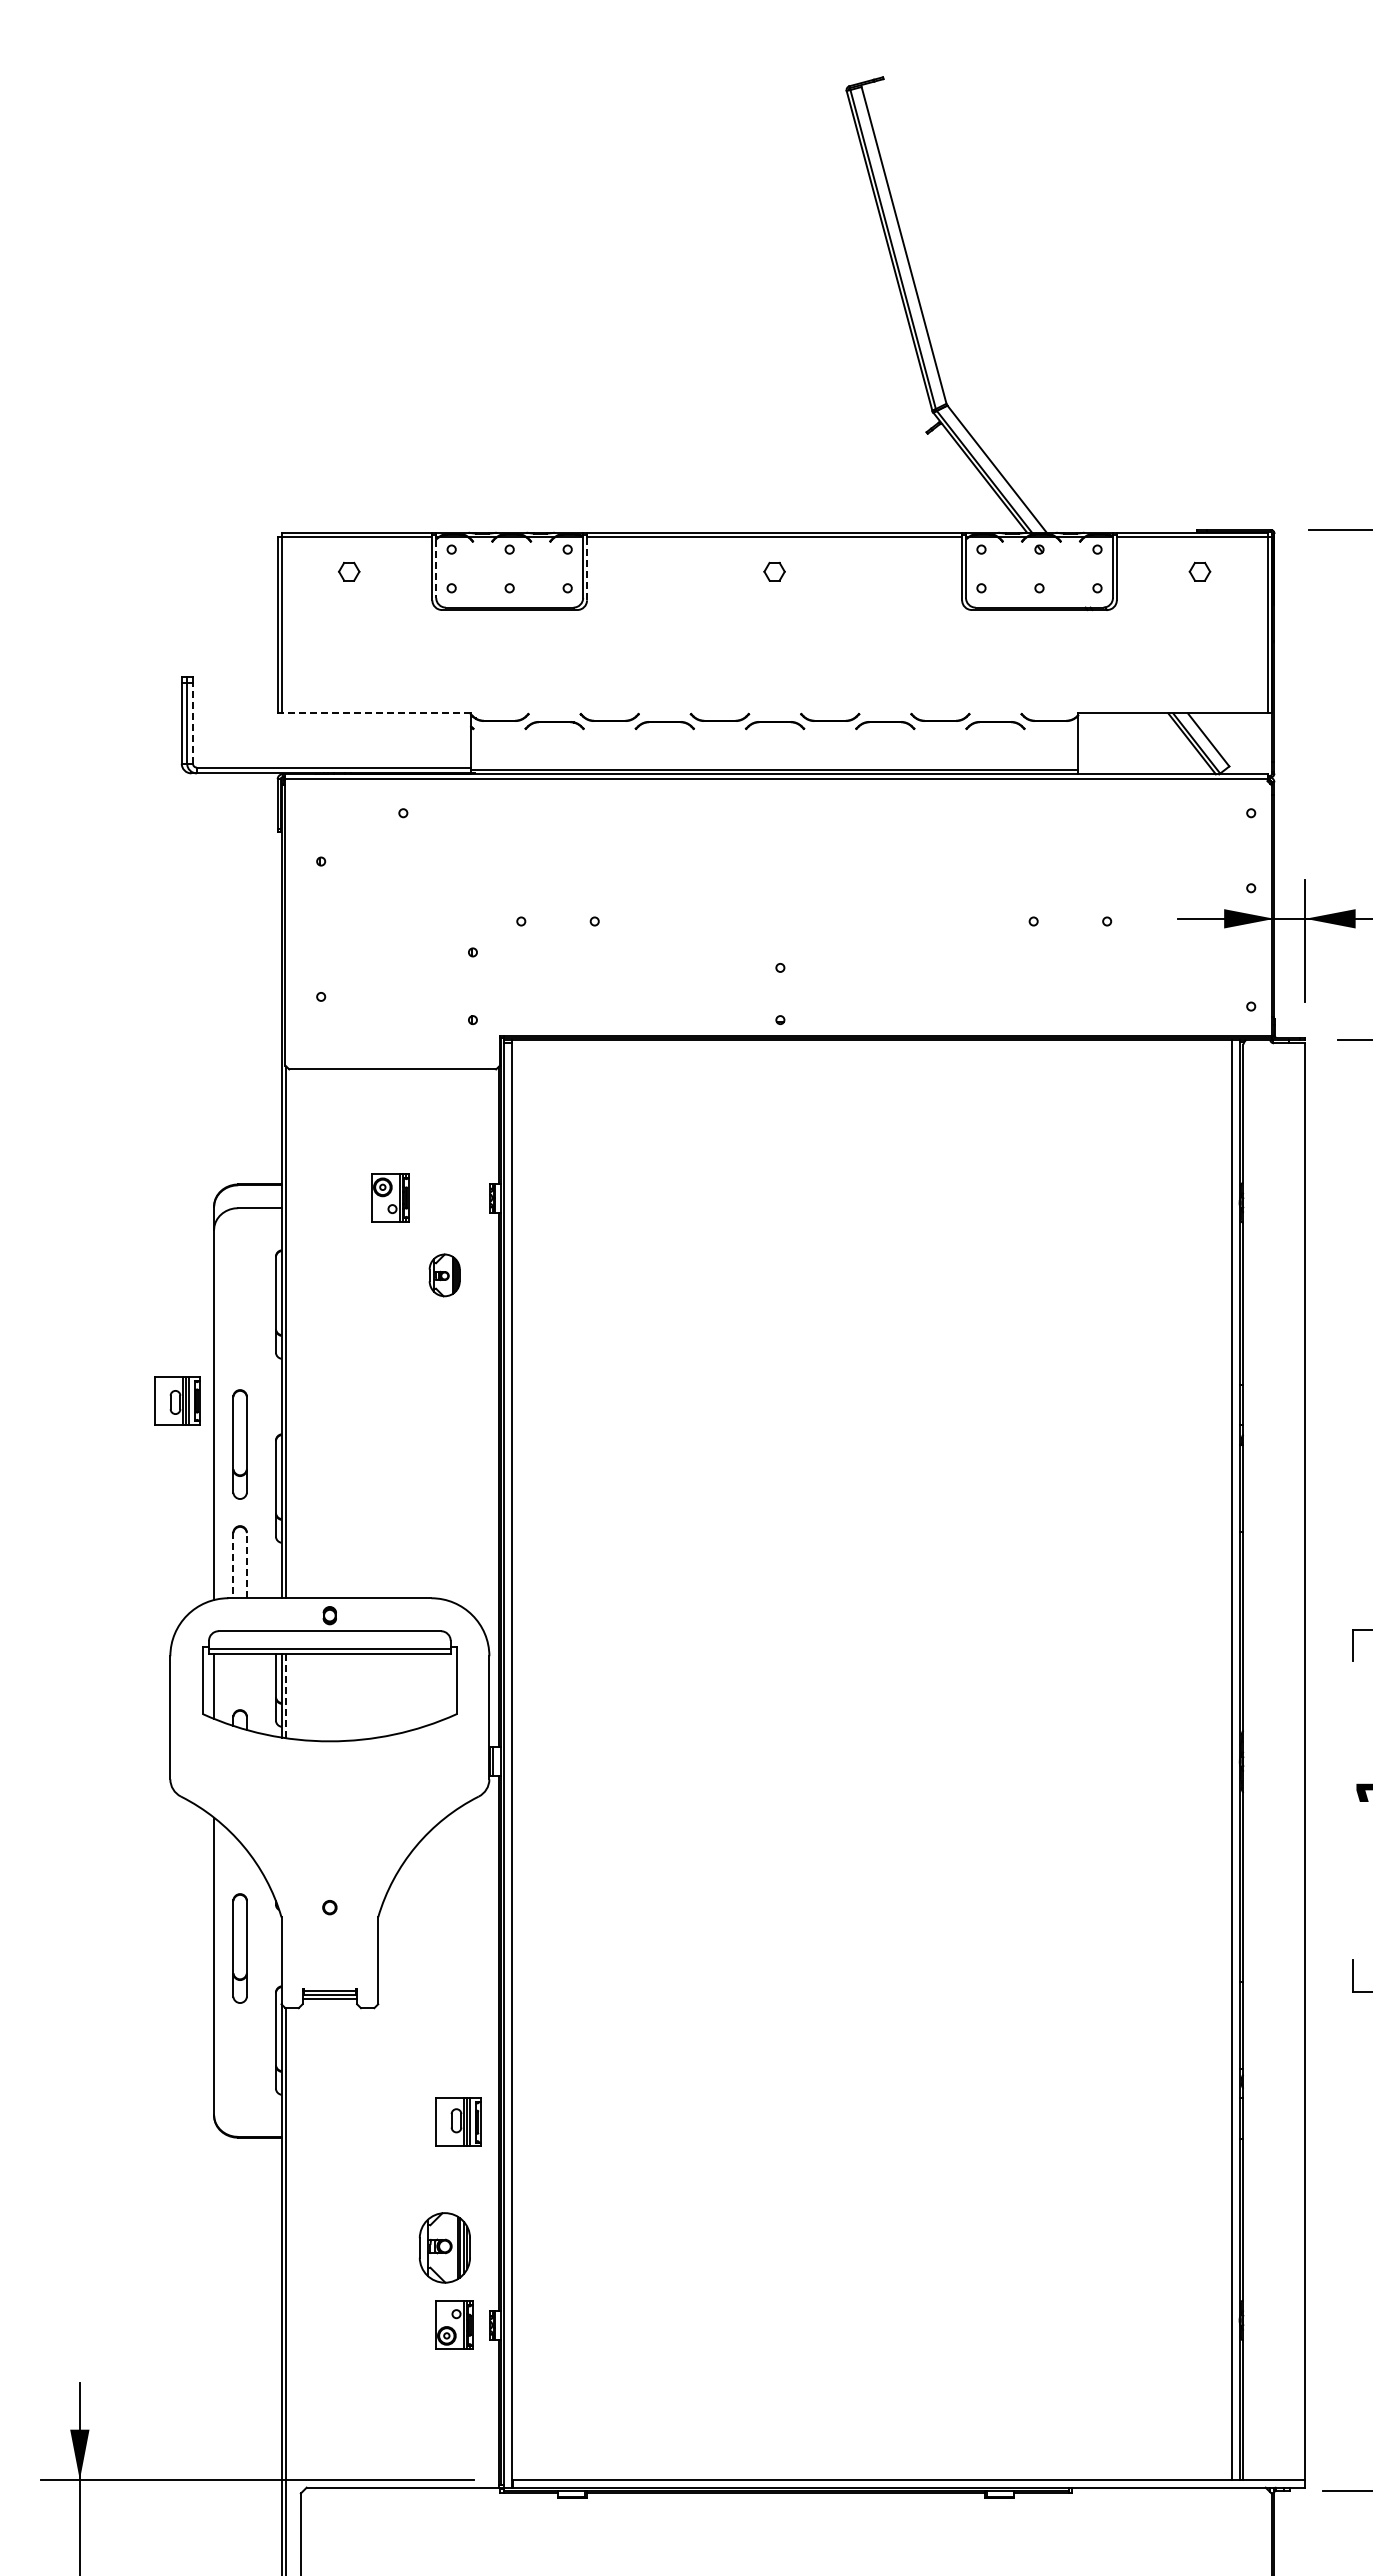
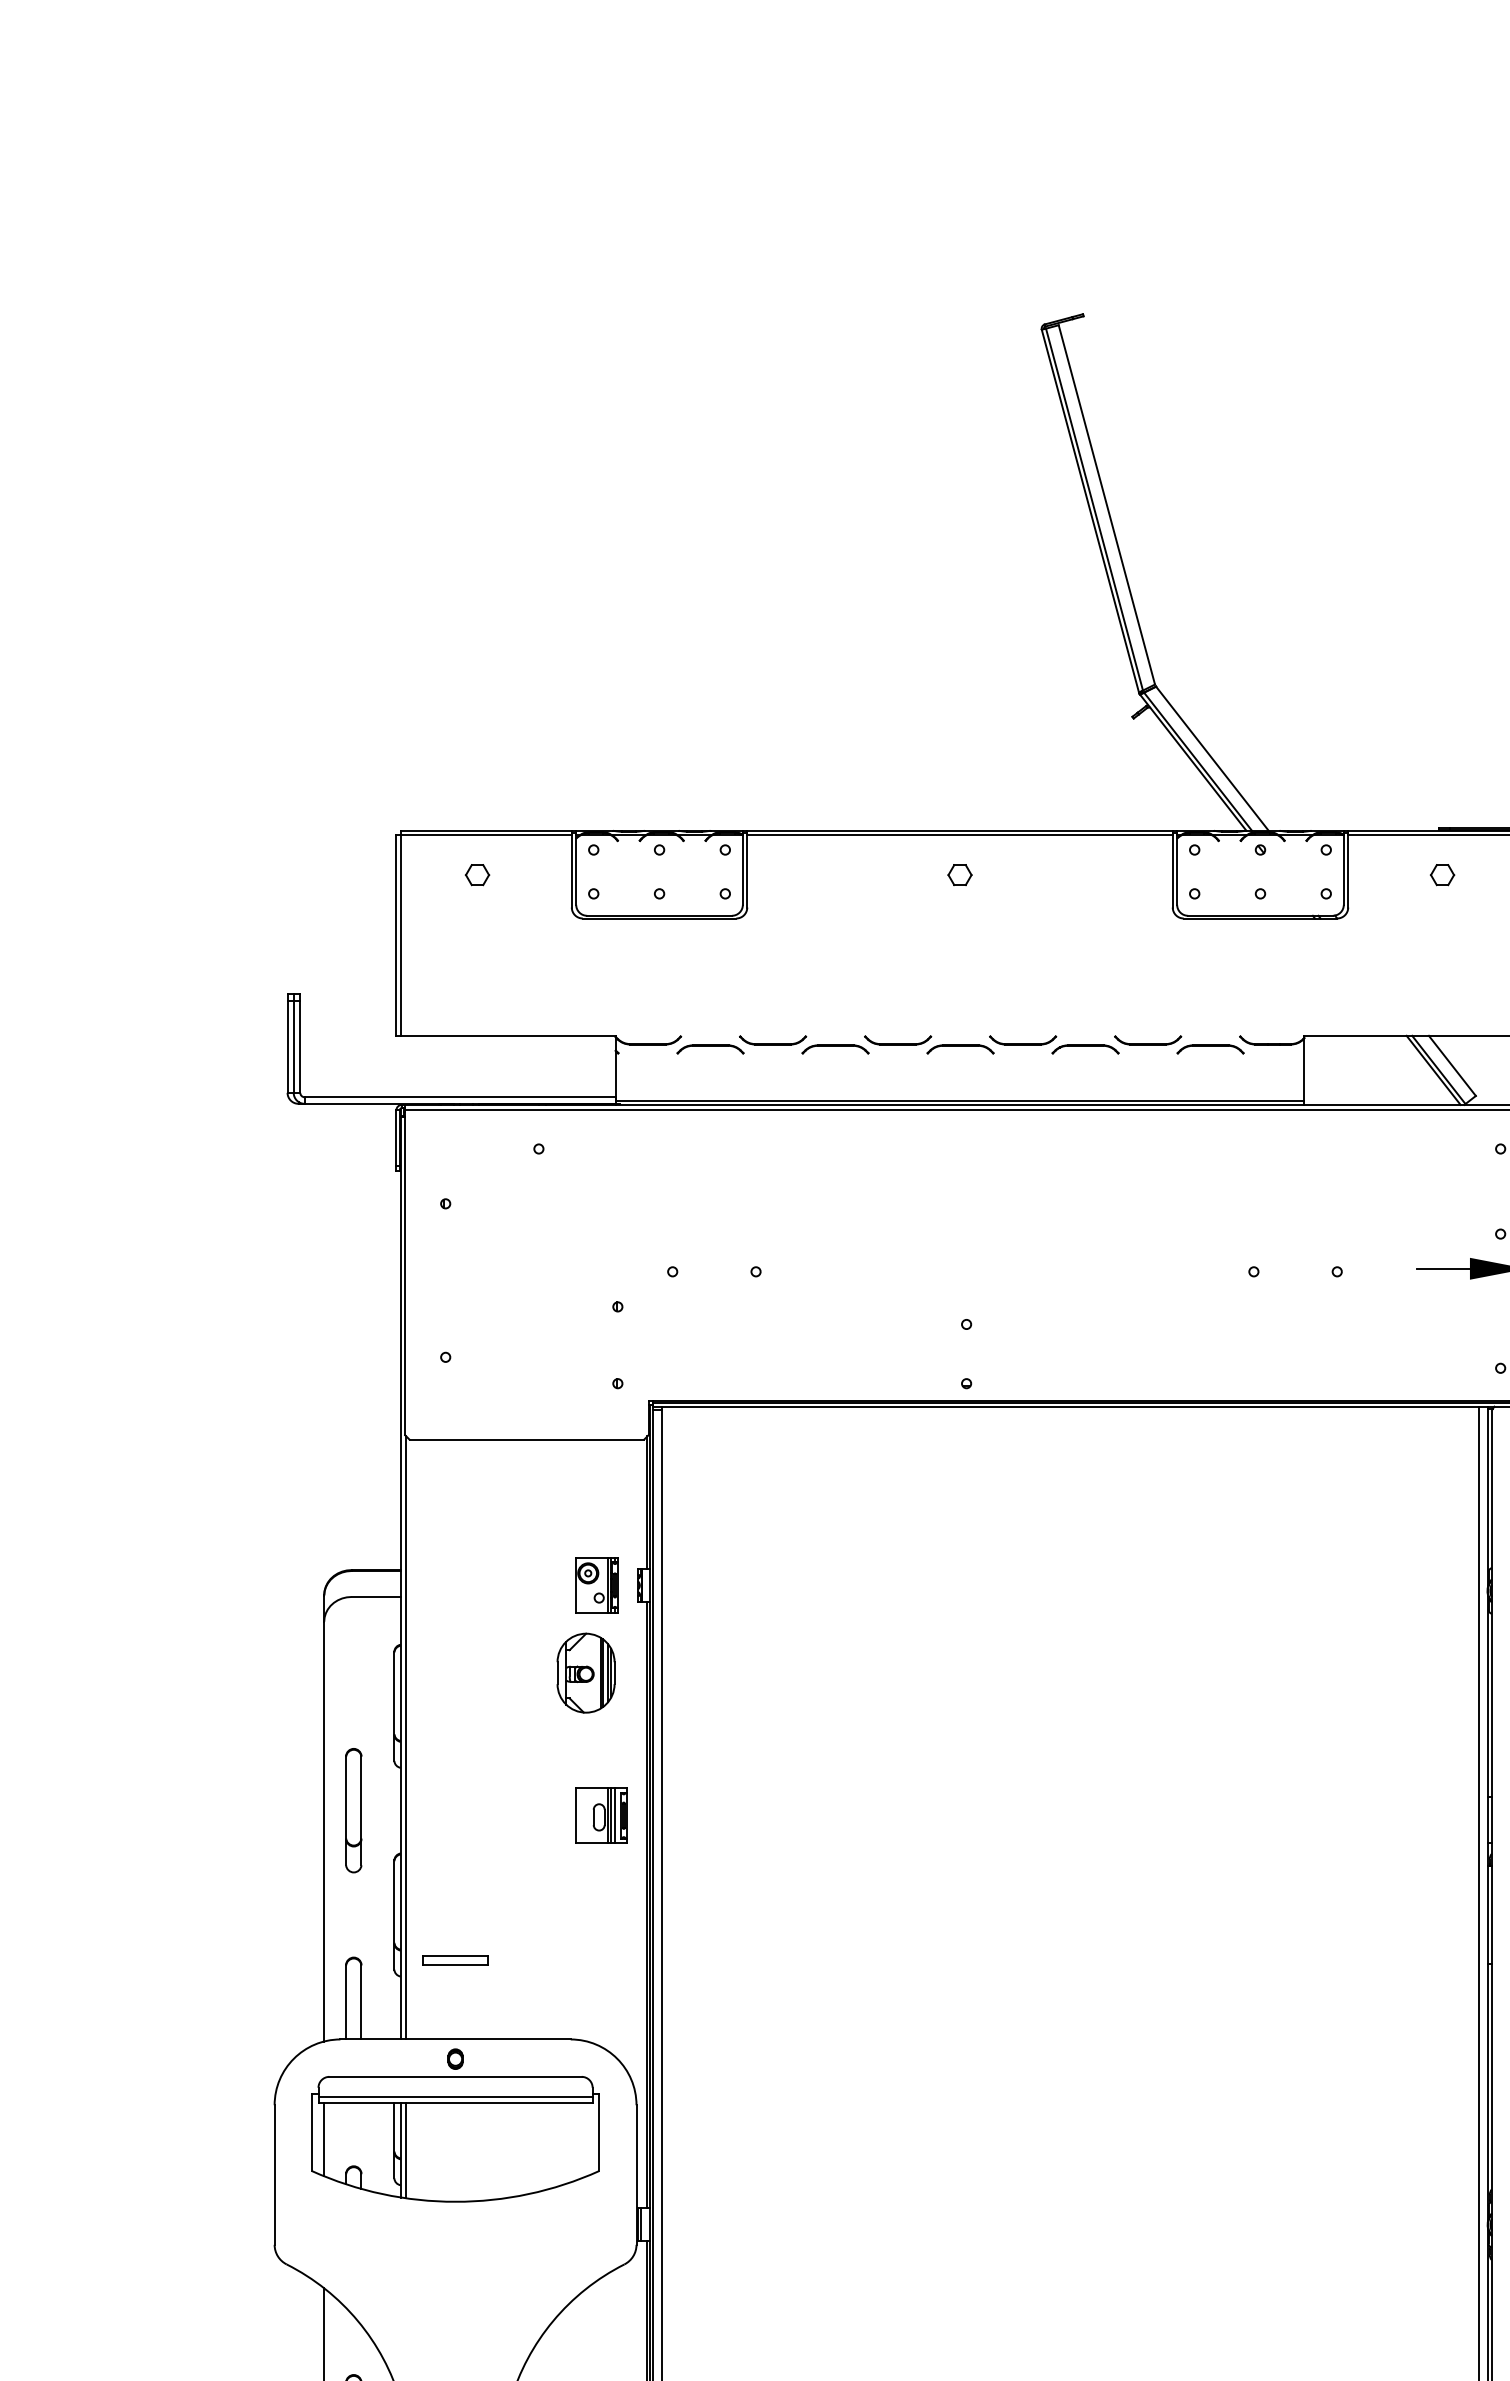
line: (587, 568) -> (747, 871), dashed -> solid
line: (436, 569) -> (576, 872), dashed -> solid
line: (376, 713) -> (508, 1035), dashed -> solid
line: (192, 723) -> (299, 1047), dashed -> solid
part: (390, 1197) -> (596, 1584), moved
part: (444, 1275) -> (585, 1673), size x1.67
part: (177, 1400) -> (601, 1815), moved
part: (239, 1444) -> (353, 1810), moved
part: (329, 1528) -> (455, 1960), added
line: (233, 1565) -> (346, 2002), dashed -> solid
line: (246, 1565) -> (361, 2002), dashed -> solid
line: (286, 1696) -> (406, 2150), dashed -> solid

